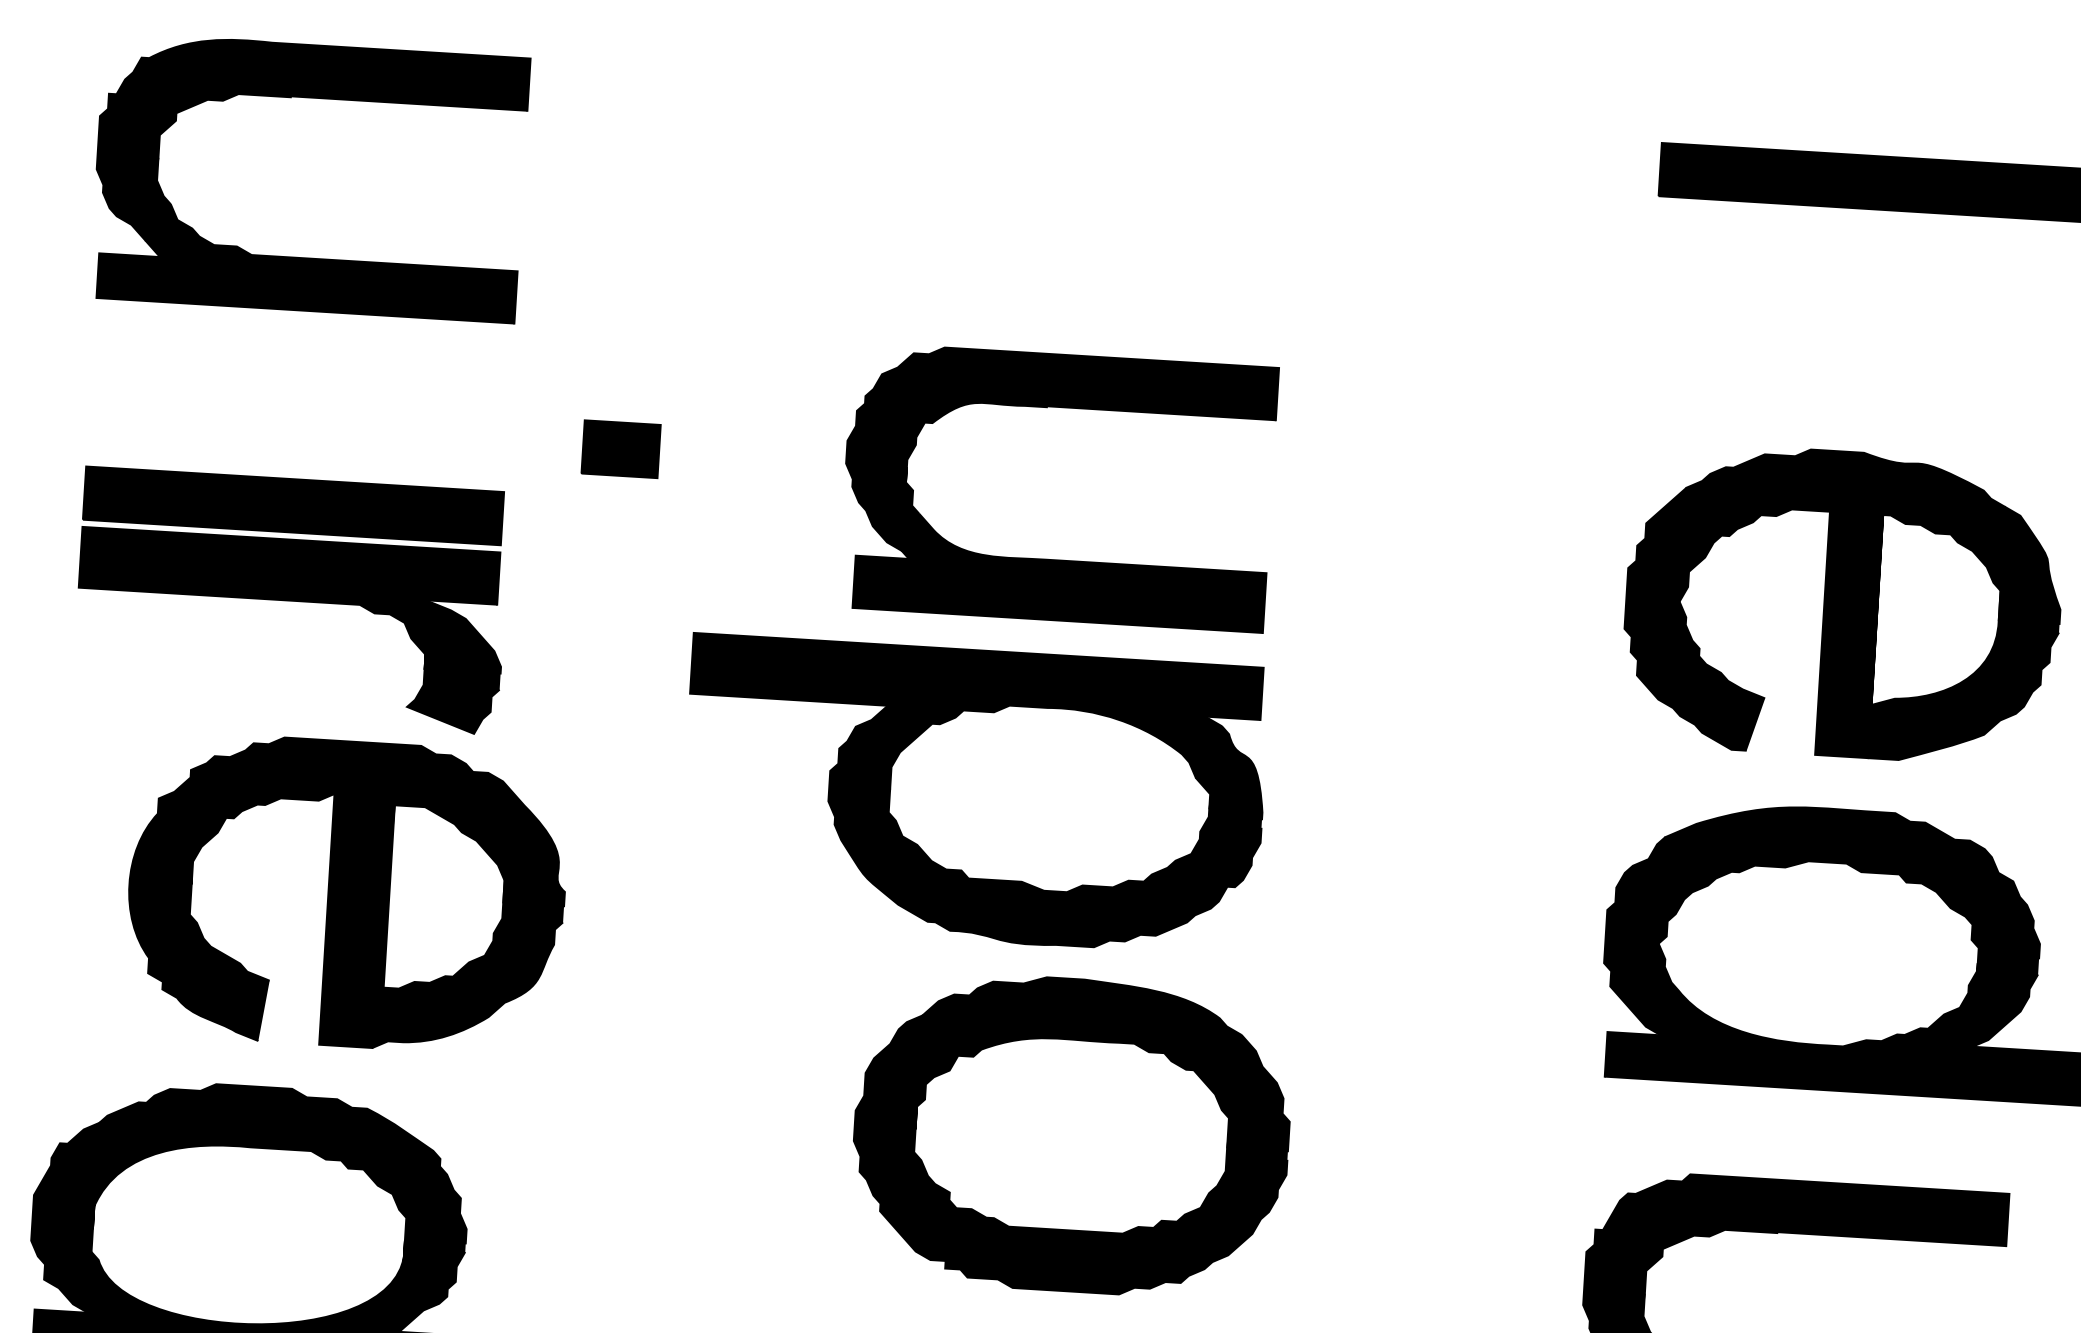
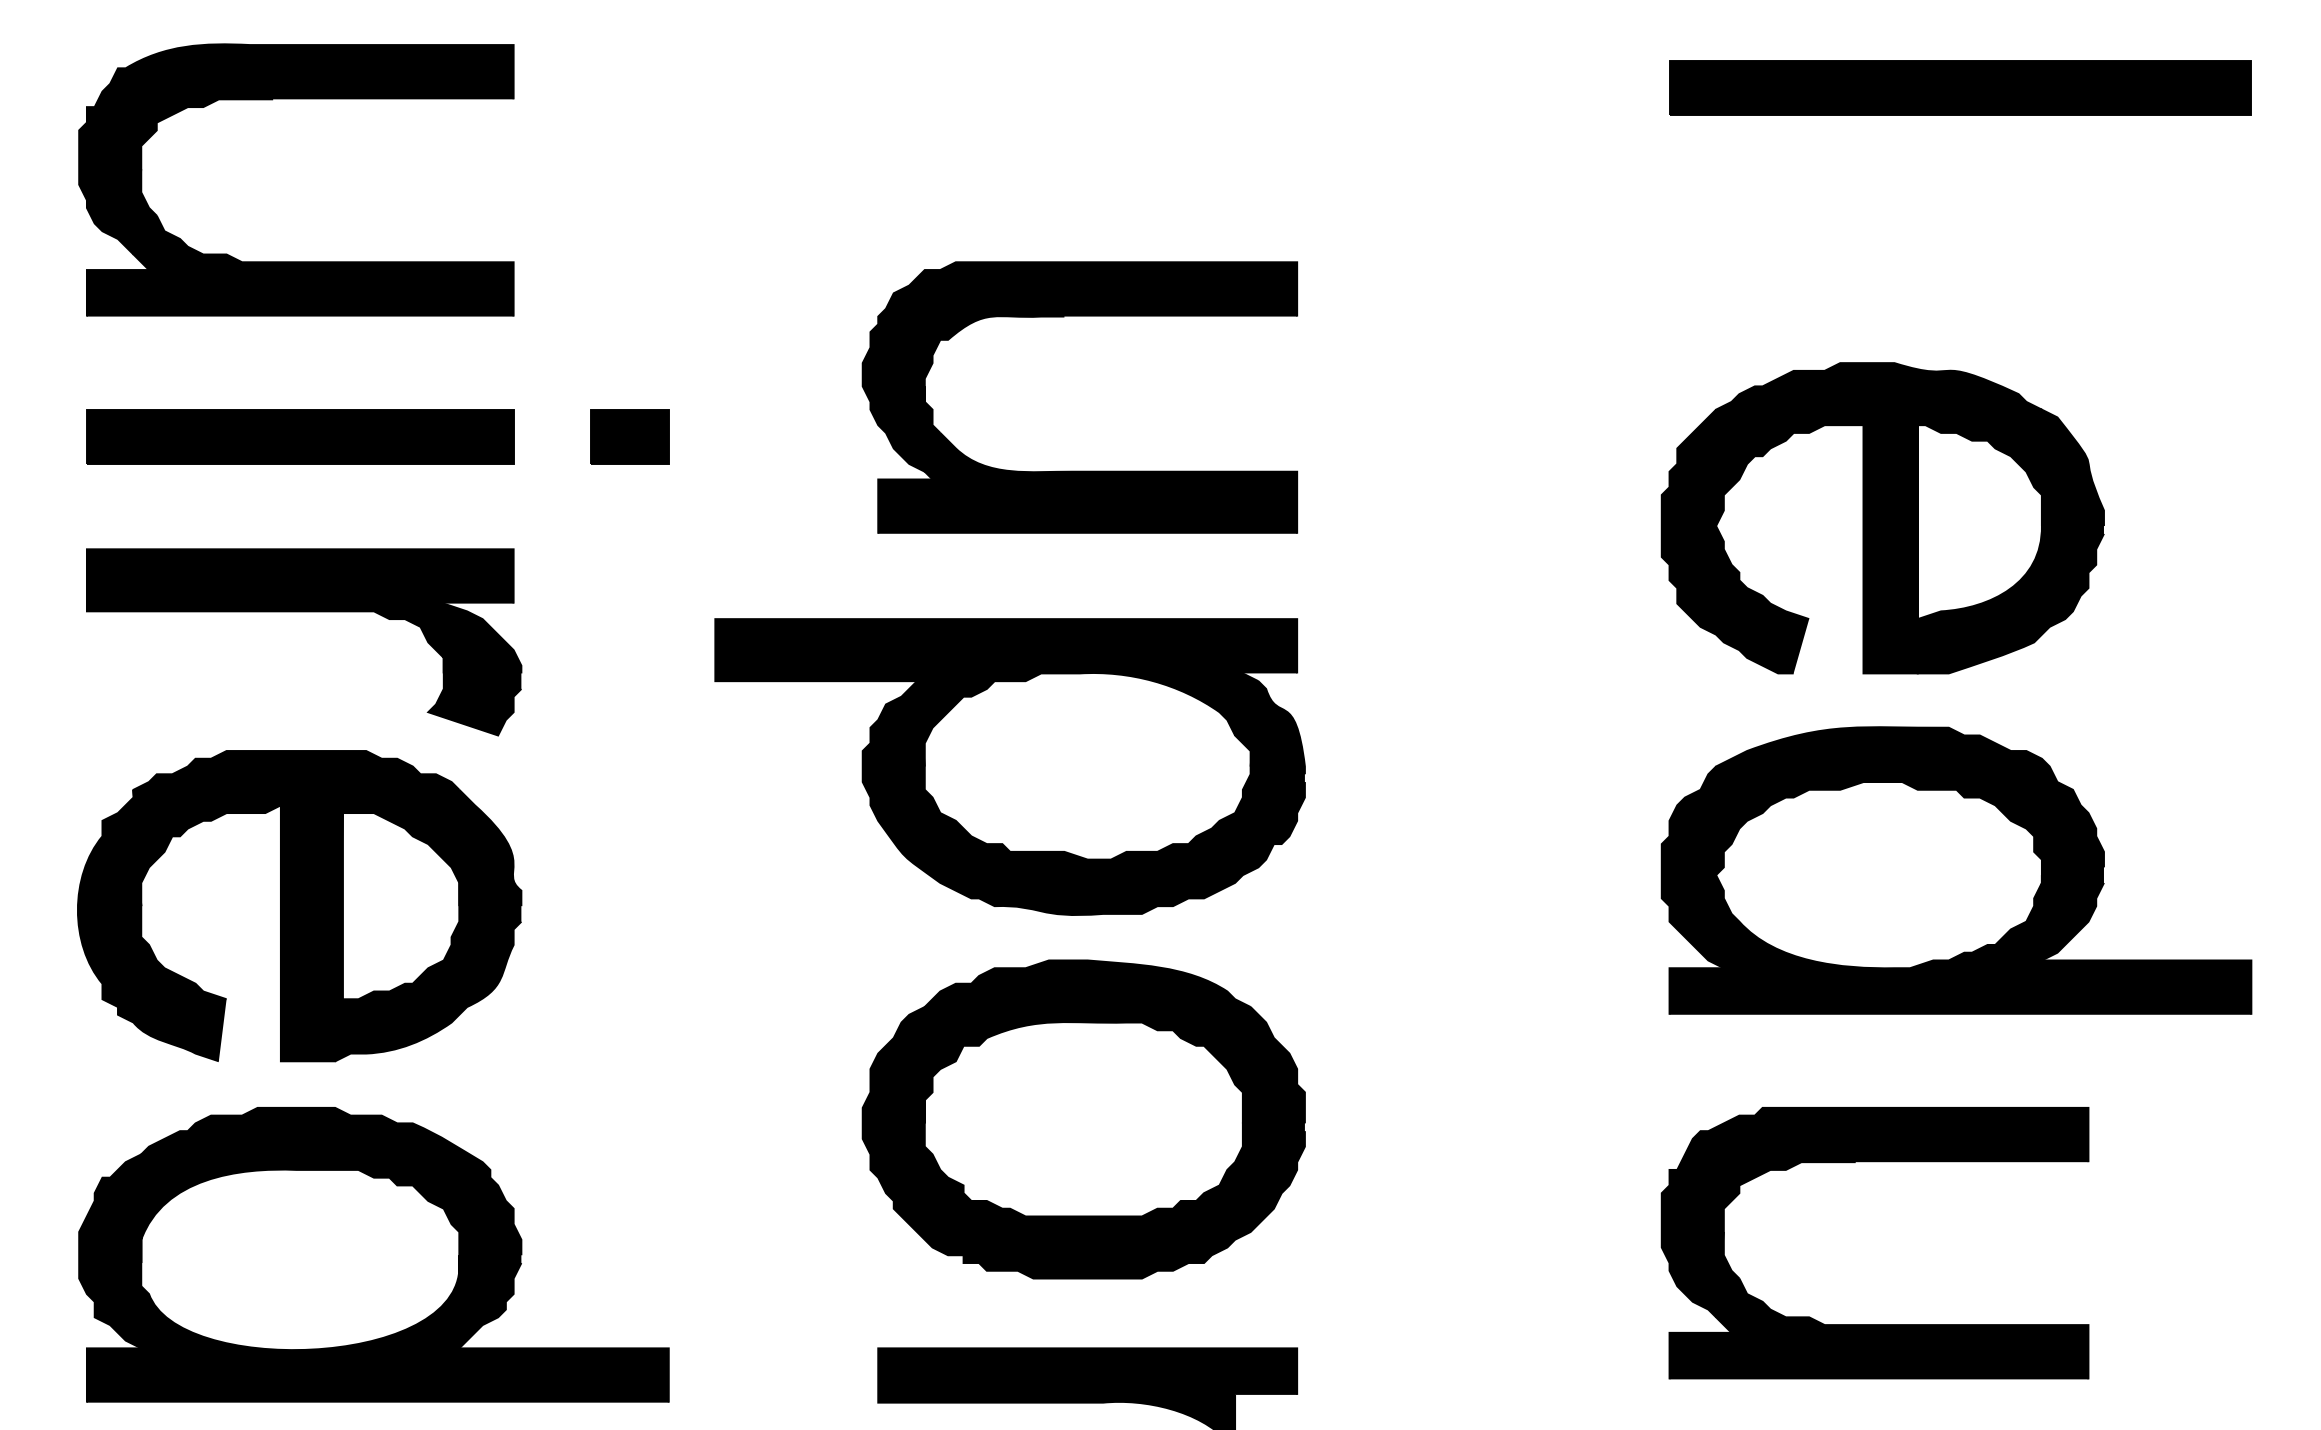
part: (293, 505) -> (300, 436), moved
part: (1053, 558) -> (1079, 470), moved
part: (346, 894) -> (299, 906), moved
part: (1071, 1135) -> (1083, 1119), moved

